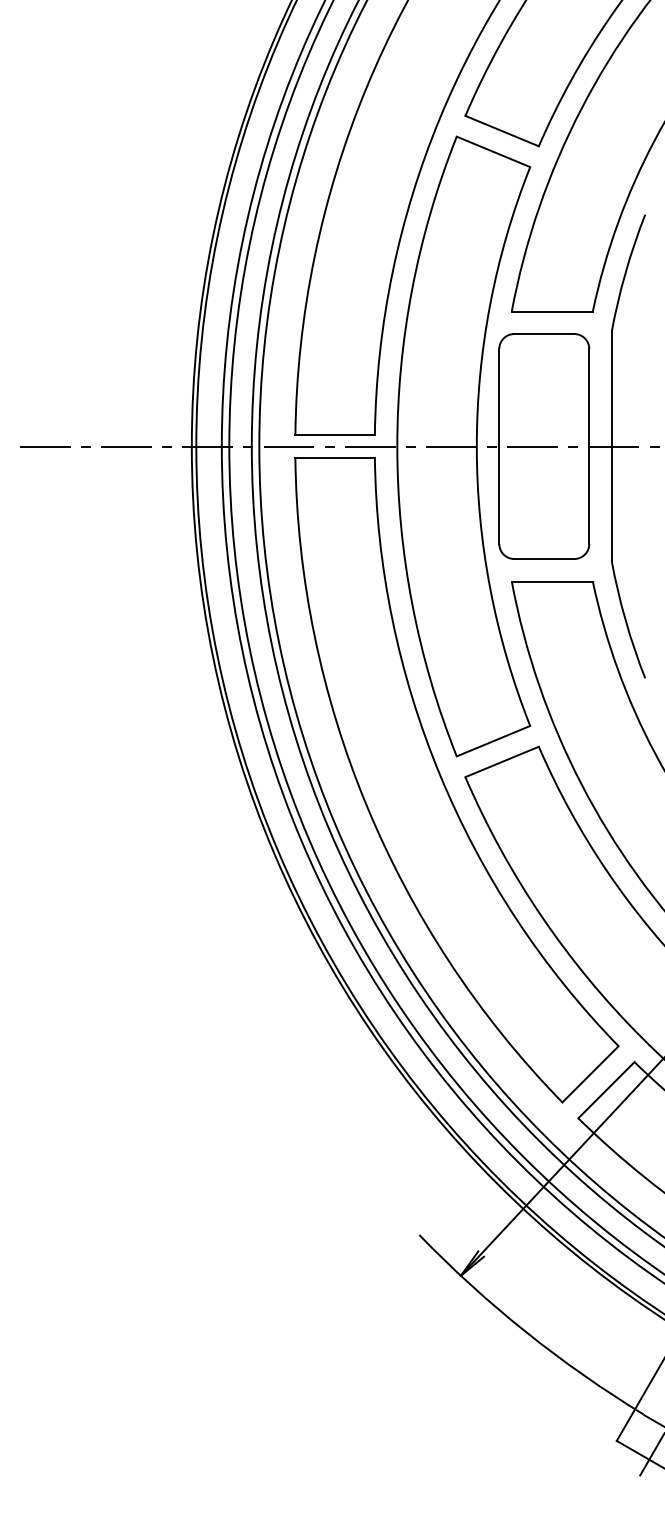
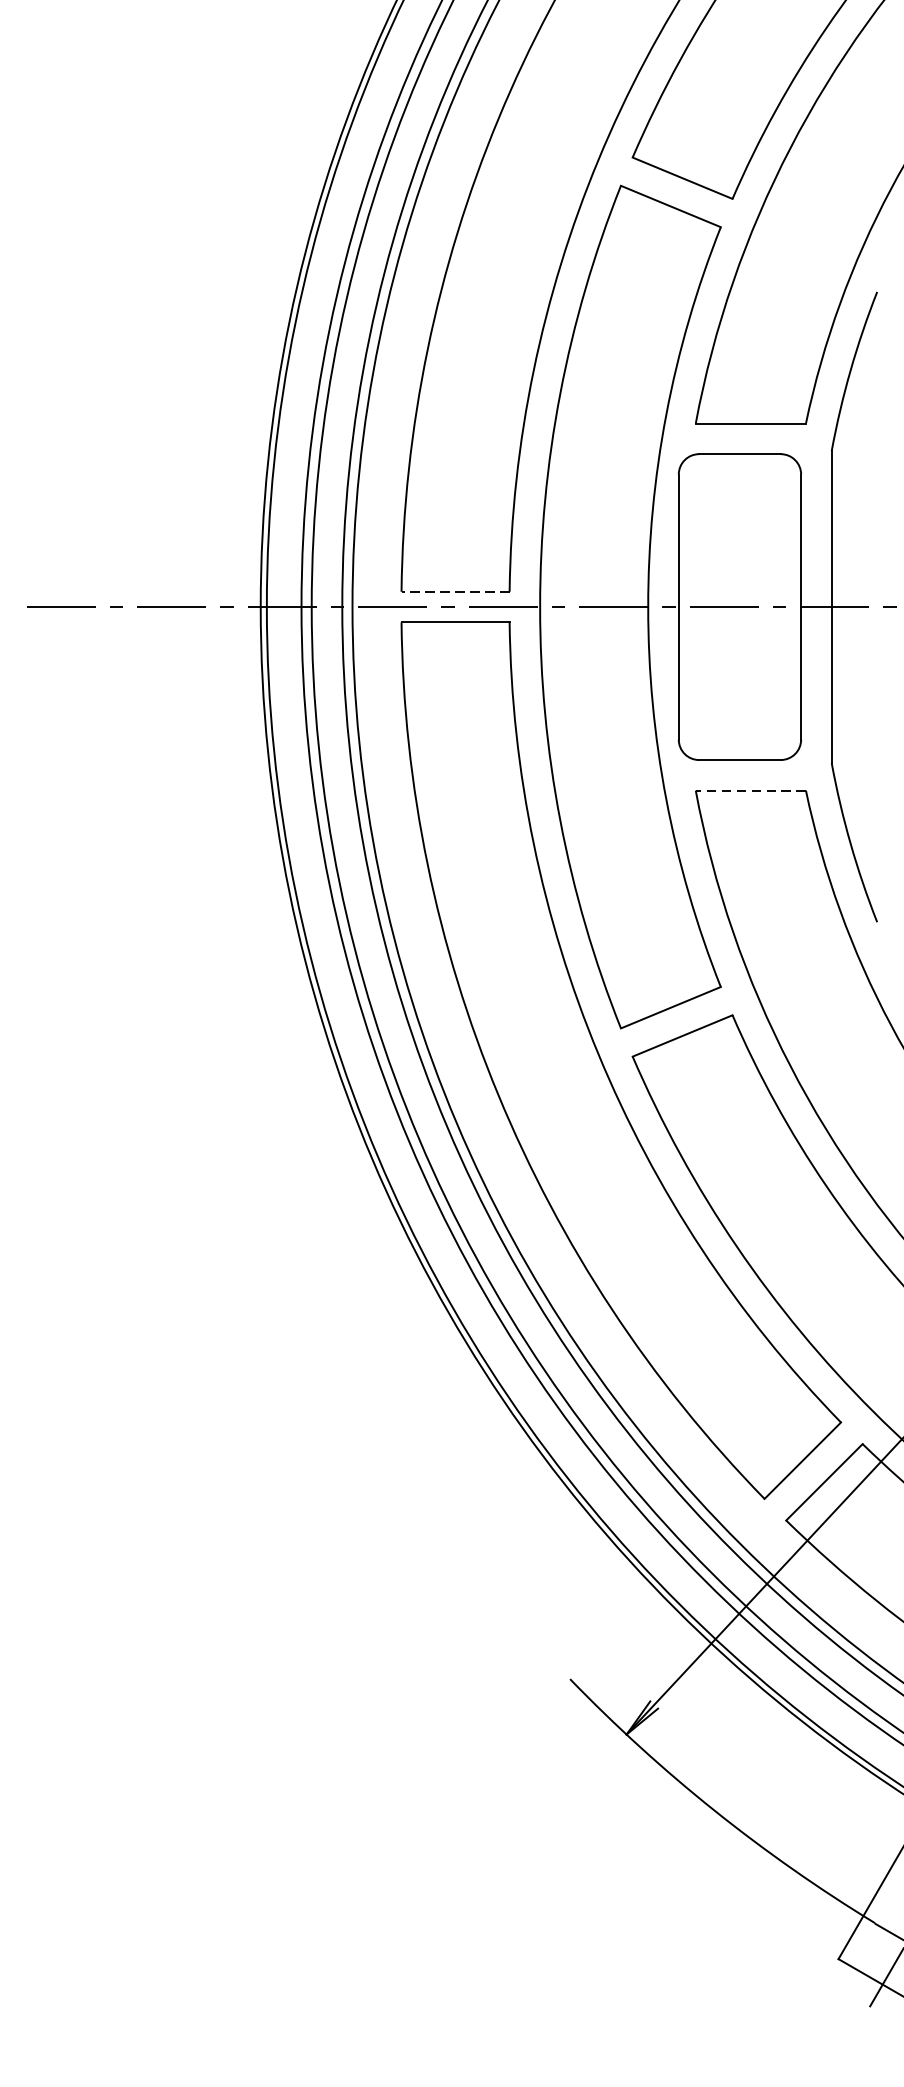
line: (335, 435) -> (456, 592), solid -> dashed
line: (552, 581) -> (751, 790), solid -> dashed

